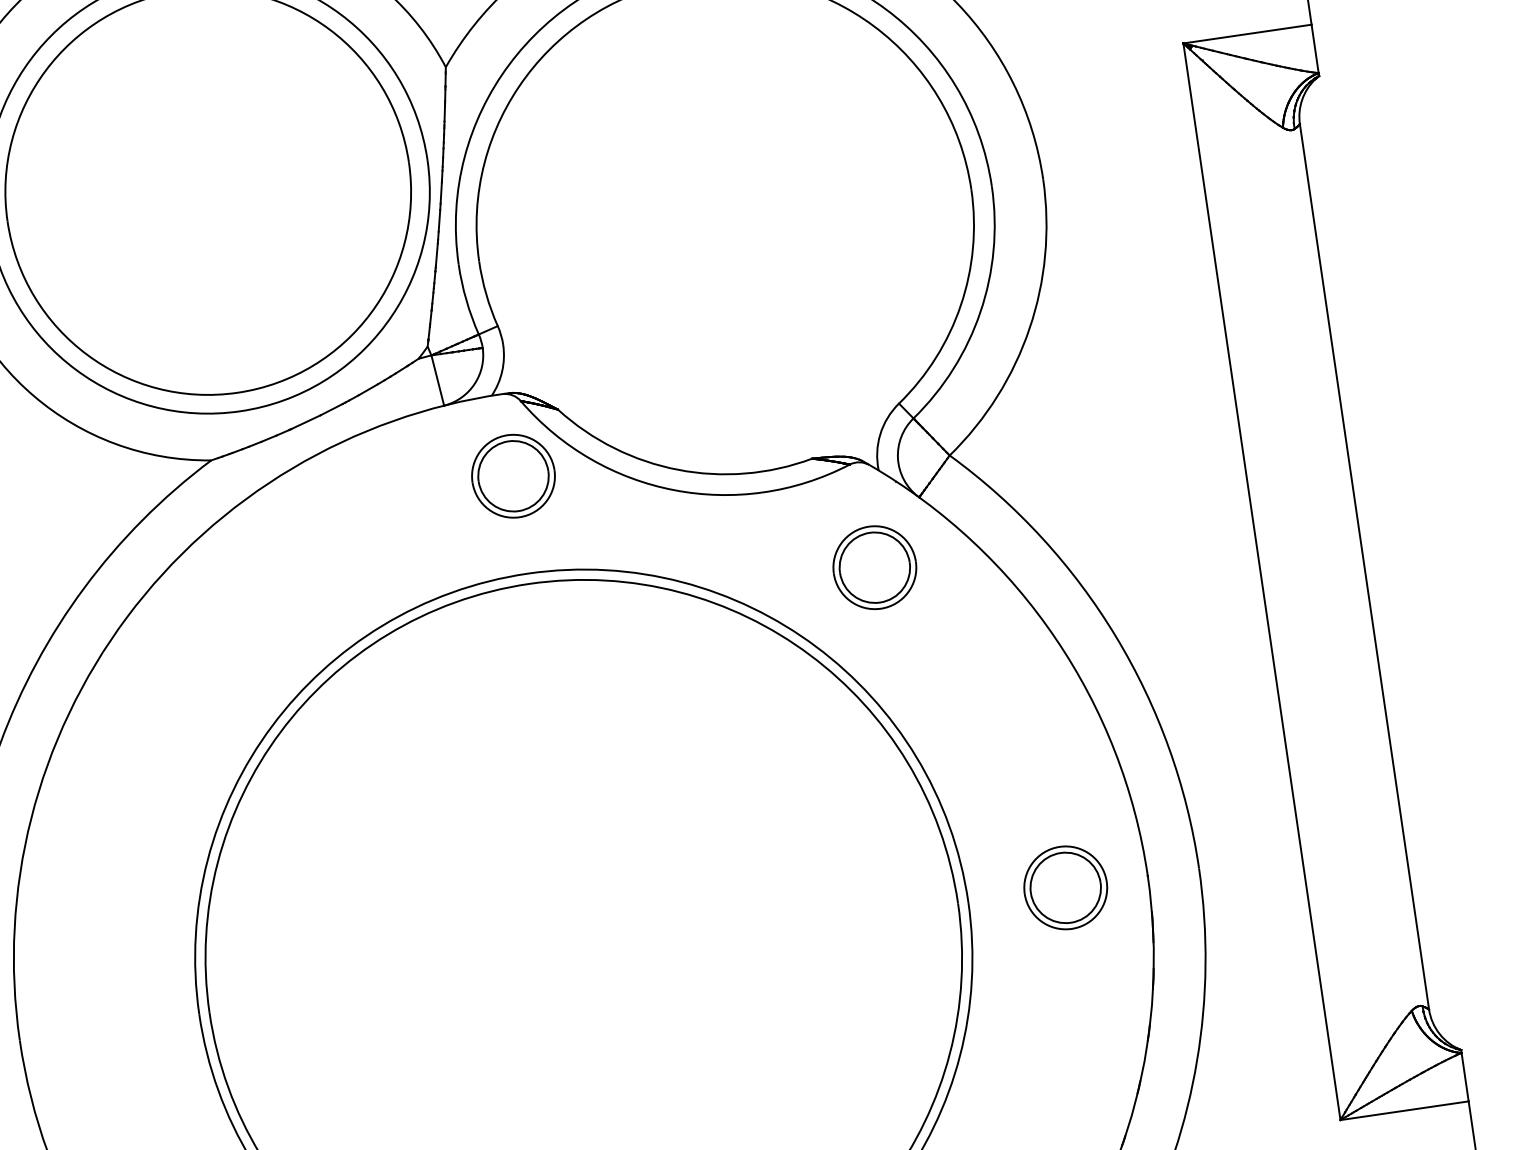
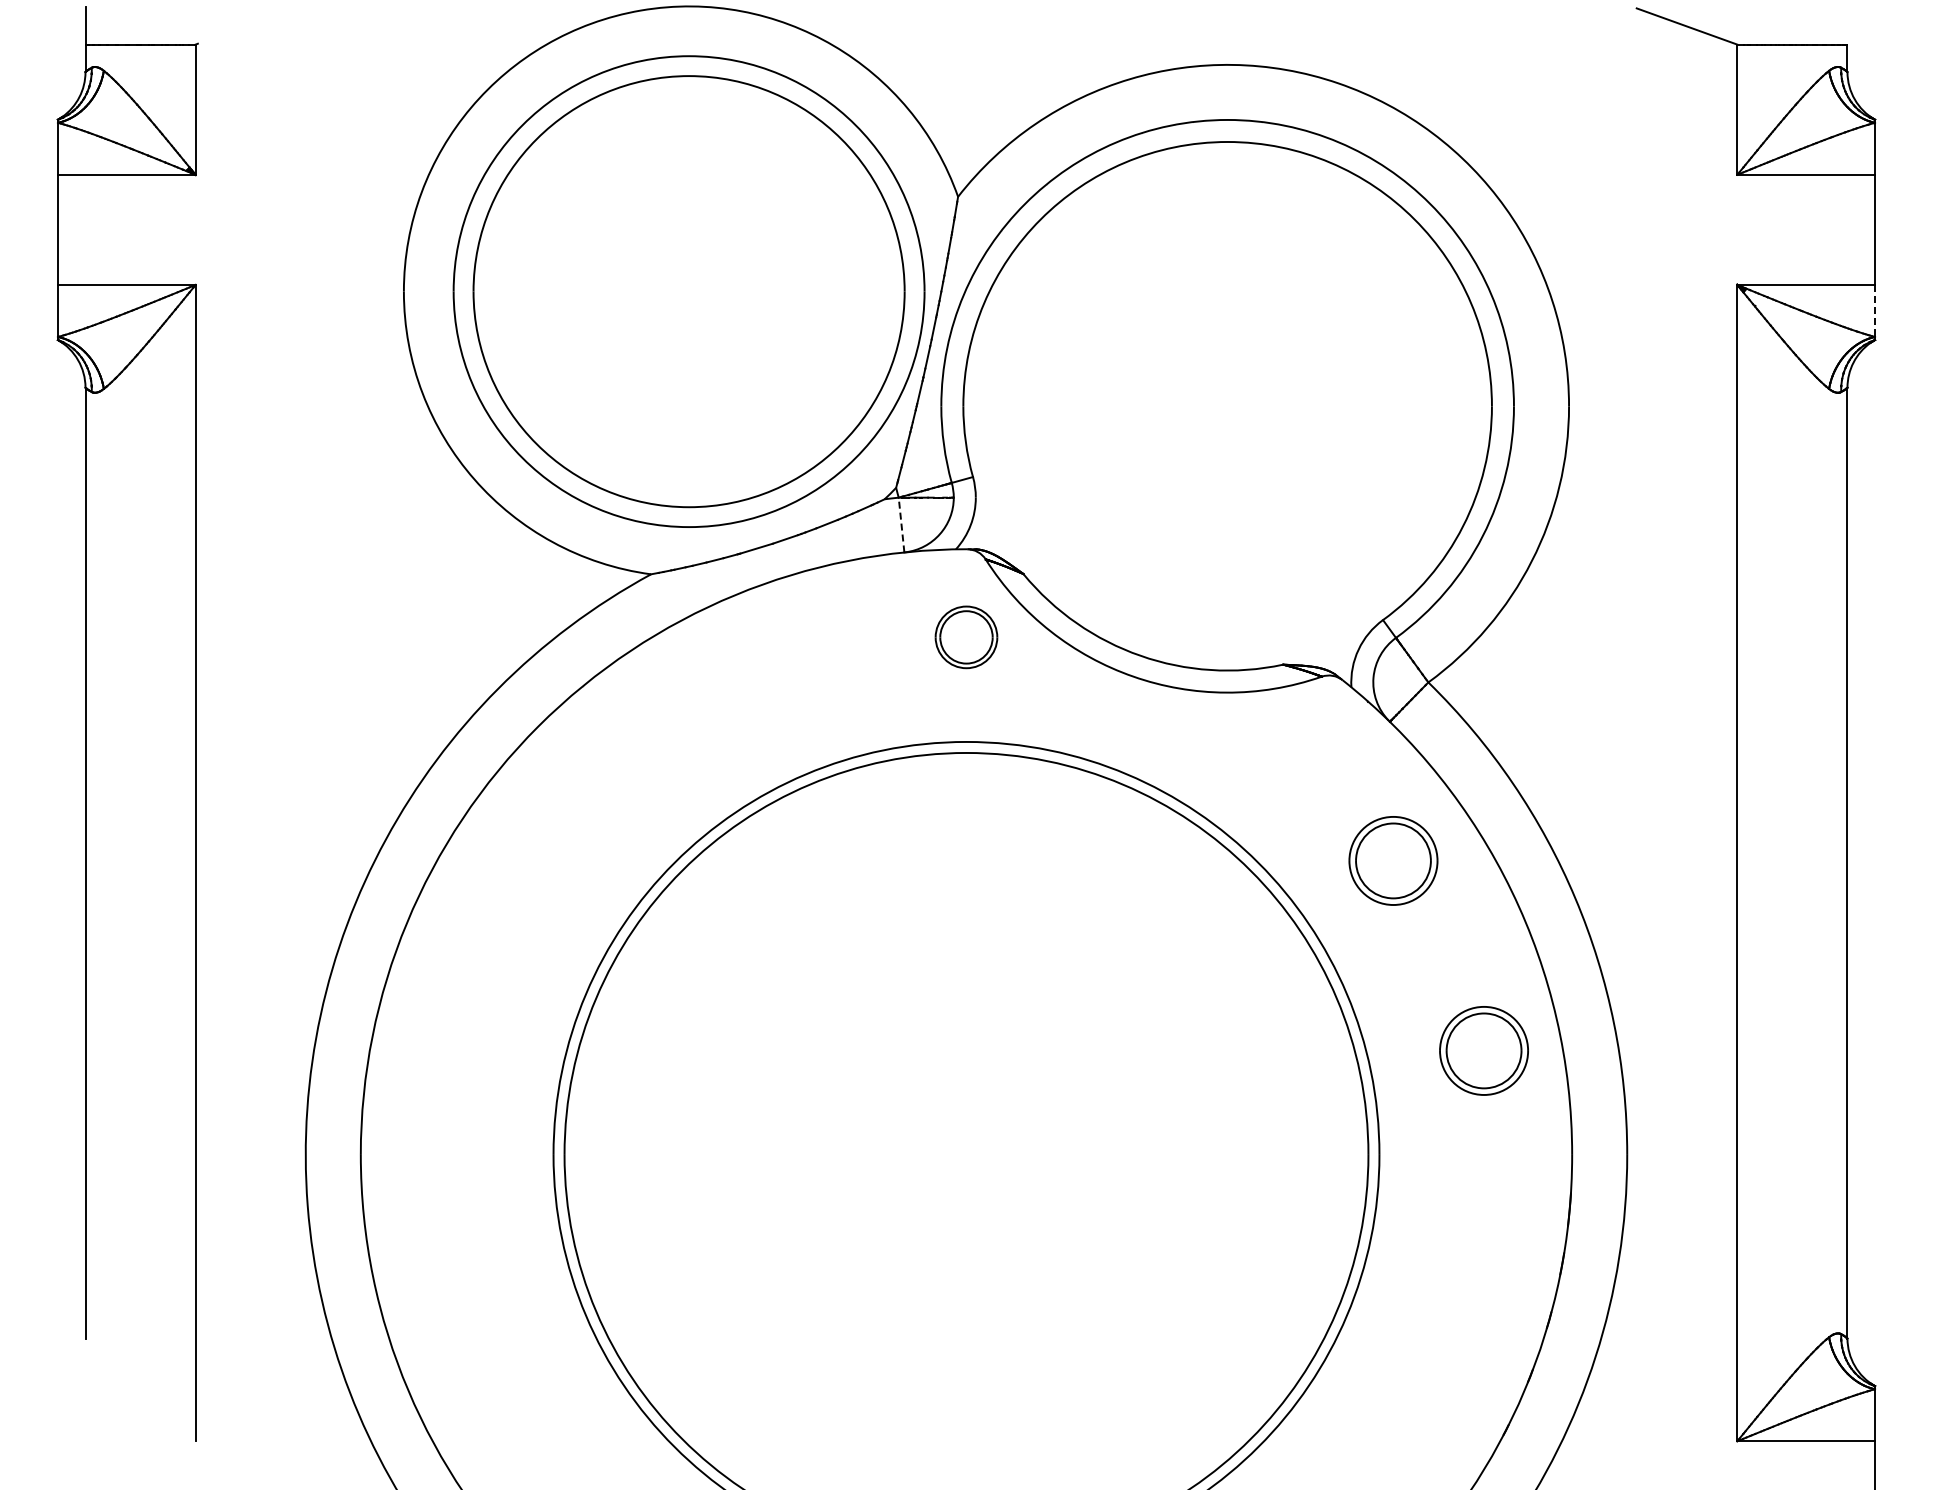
line: (1315, 48) -> (1875, 310), solid -> dashed
line: (437, 380) -> (901, 525), solid -> dashed
part: (513, 476) -> (966, 637), size x0.7
part: (874, 567) -> (1393, 860), moved
part: (1065, 887) -> (1483, 1050), moved

